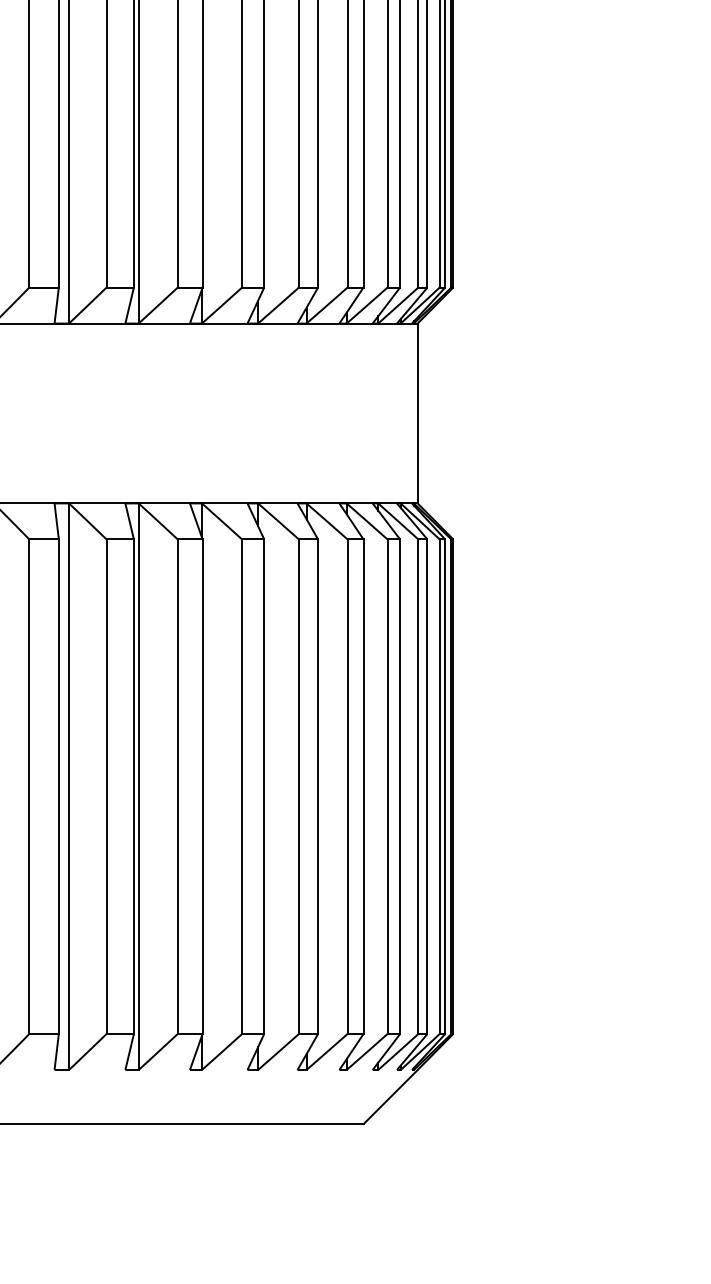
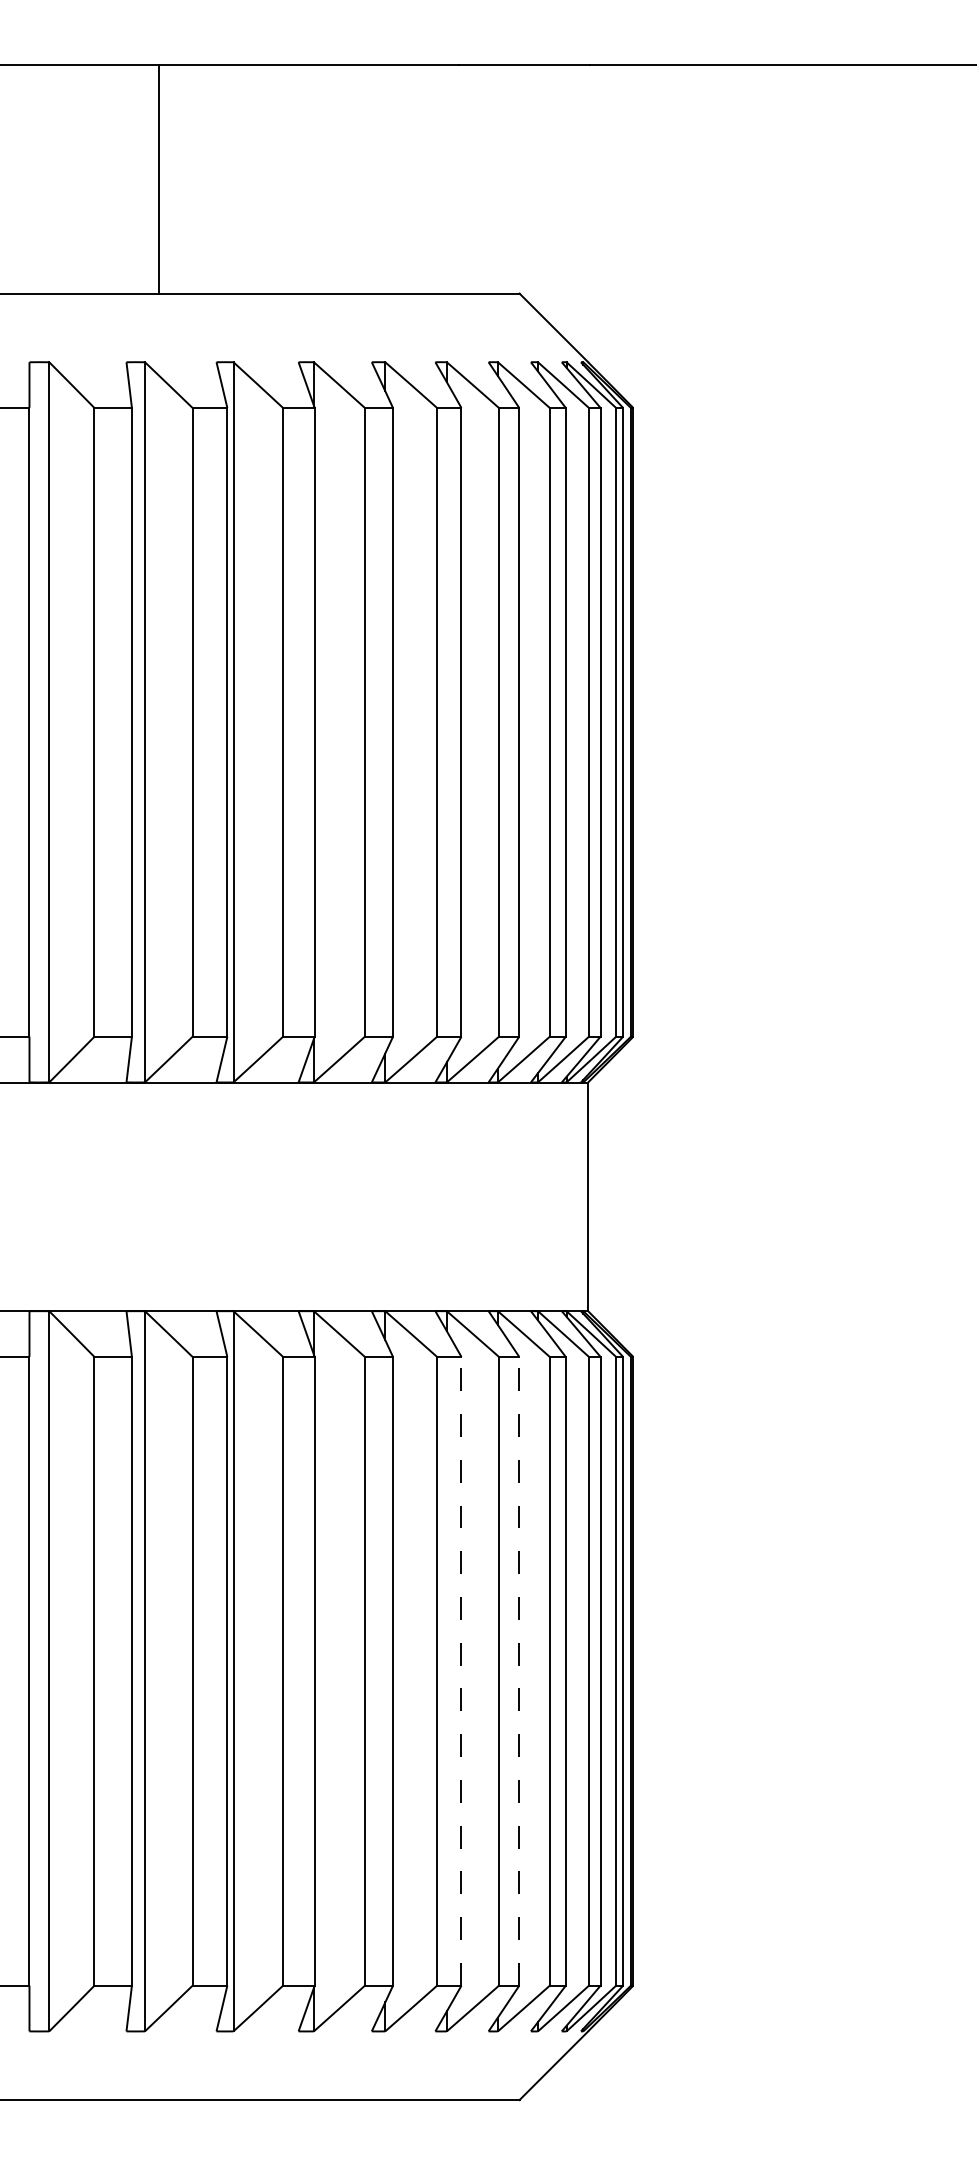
line: (318, 786) -> (461, 1670), solid -> dashed
line: (363, 786) -> (519, 1670), solid -> dashed

